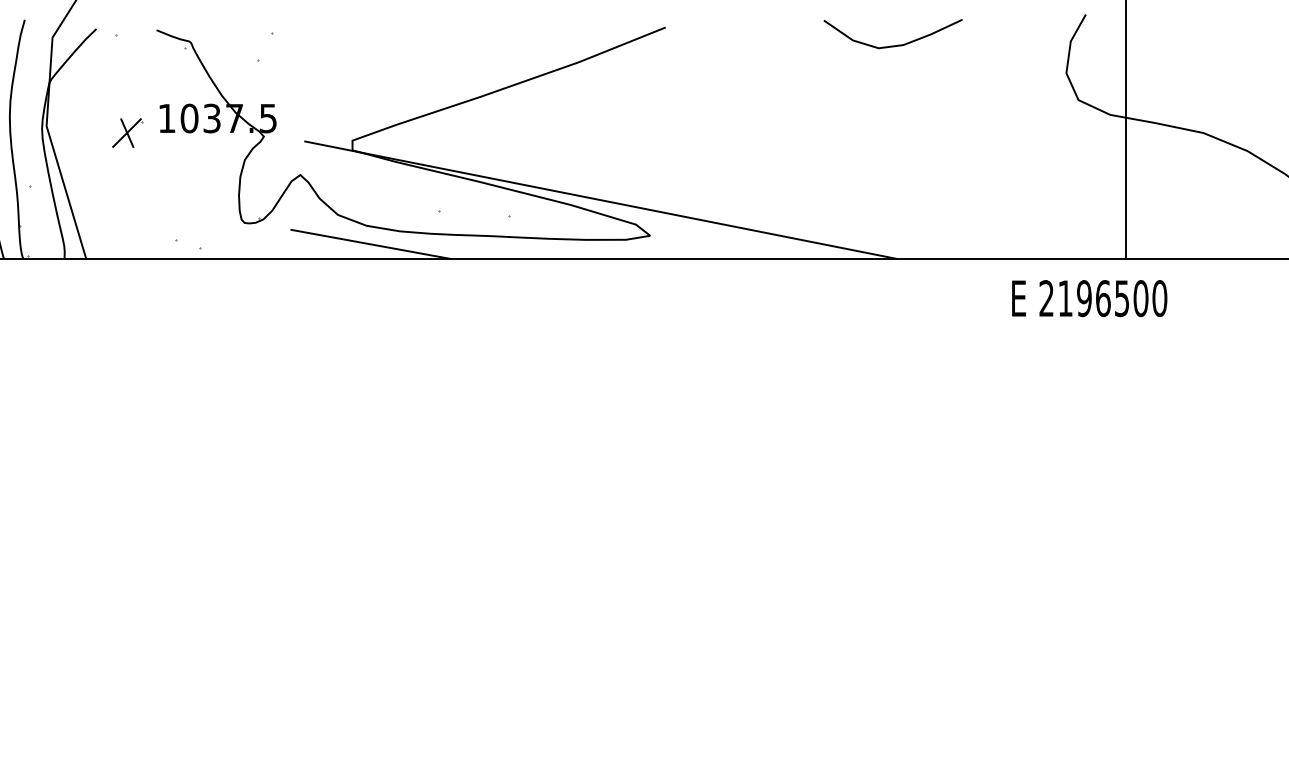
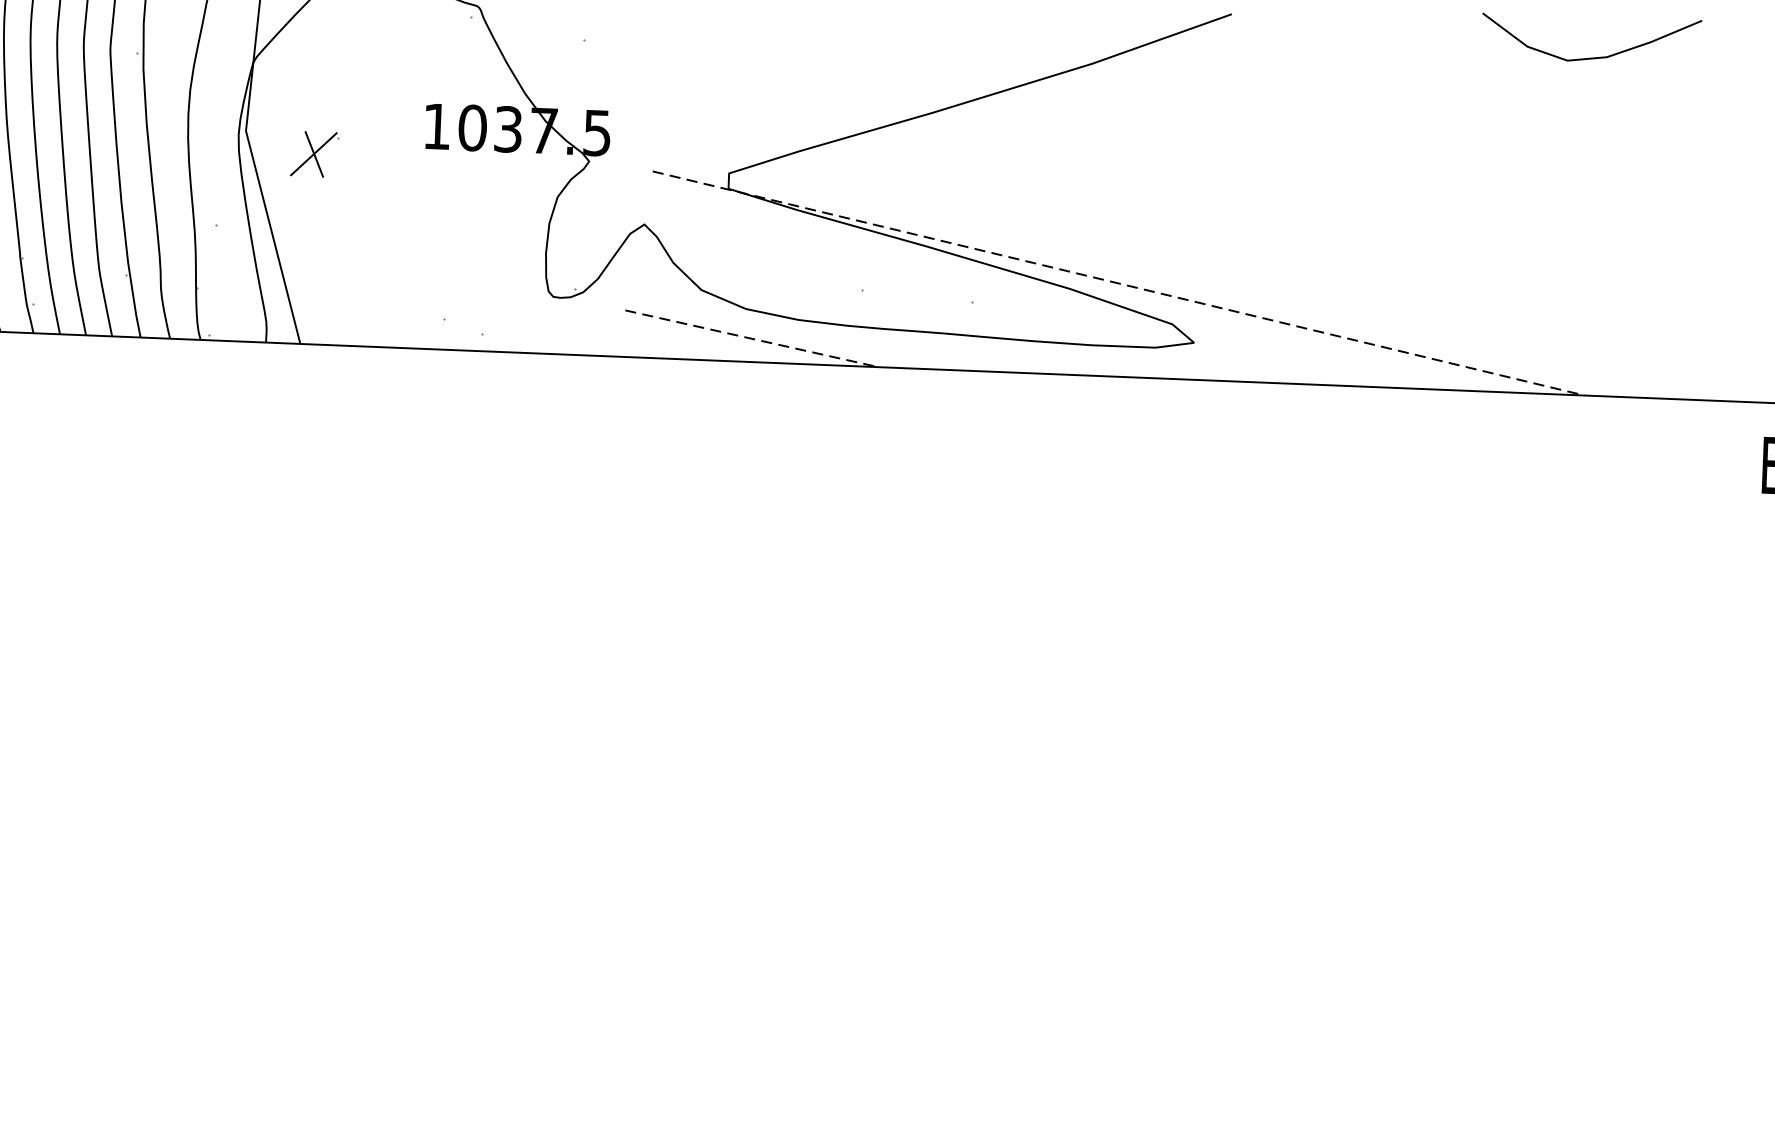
part: (127, 132) -> (314, 153), moved
line: (601, 200) -> (1119, 283), solid -> dashed
line: (371, 244) -> (752, 338), solid -> dashed

